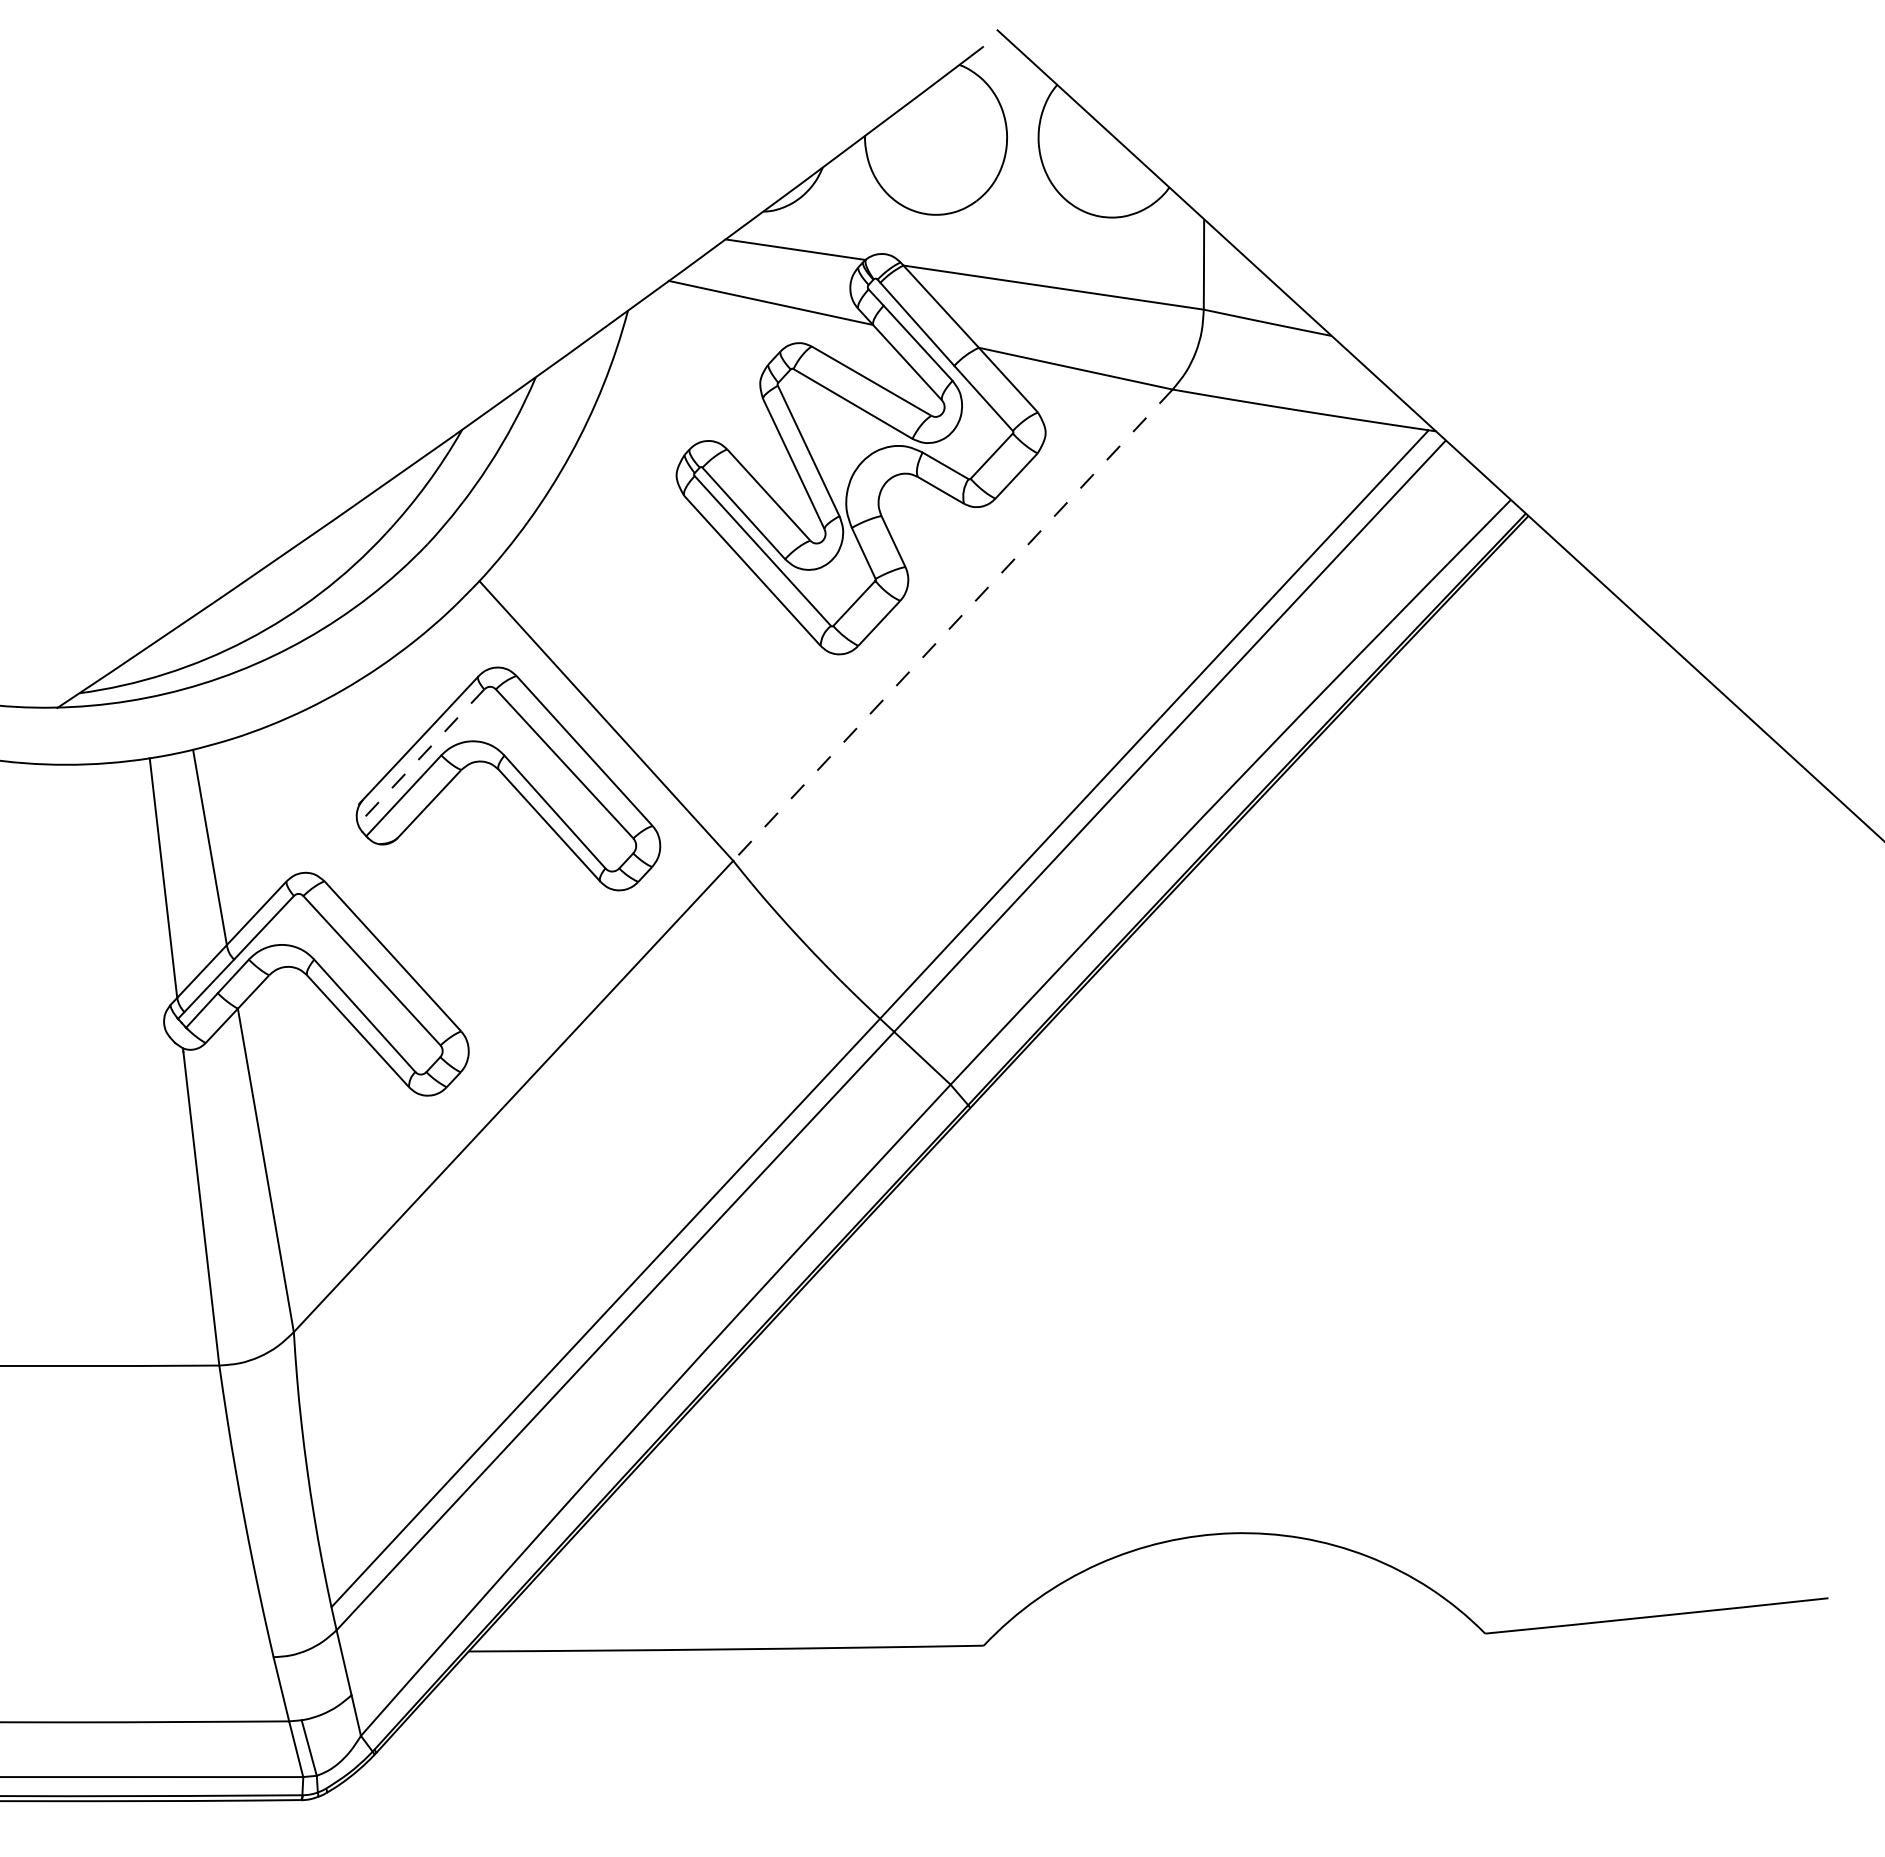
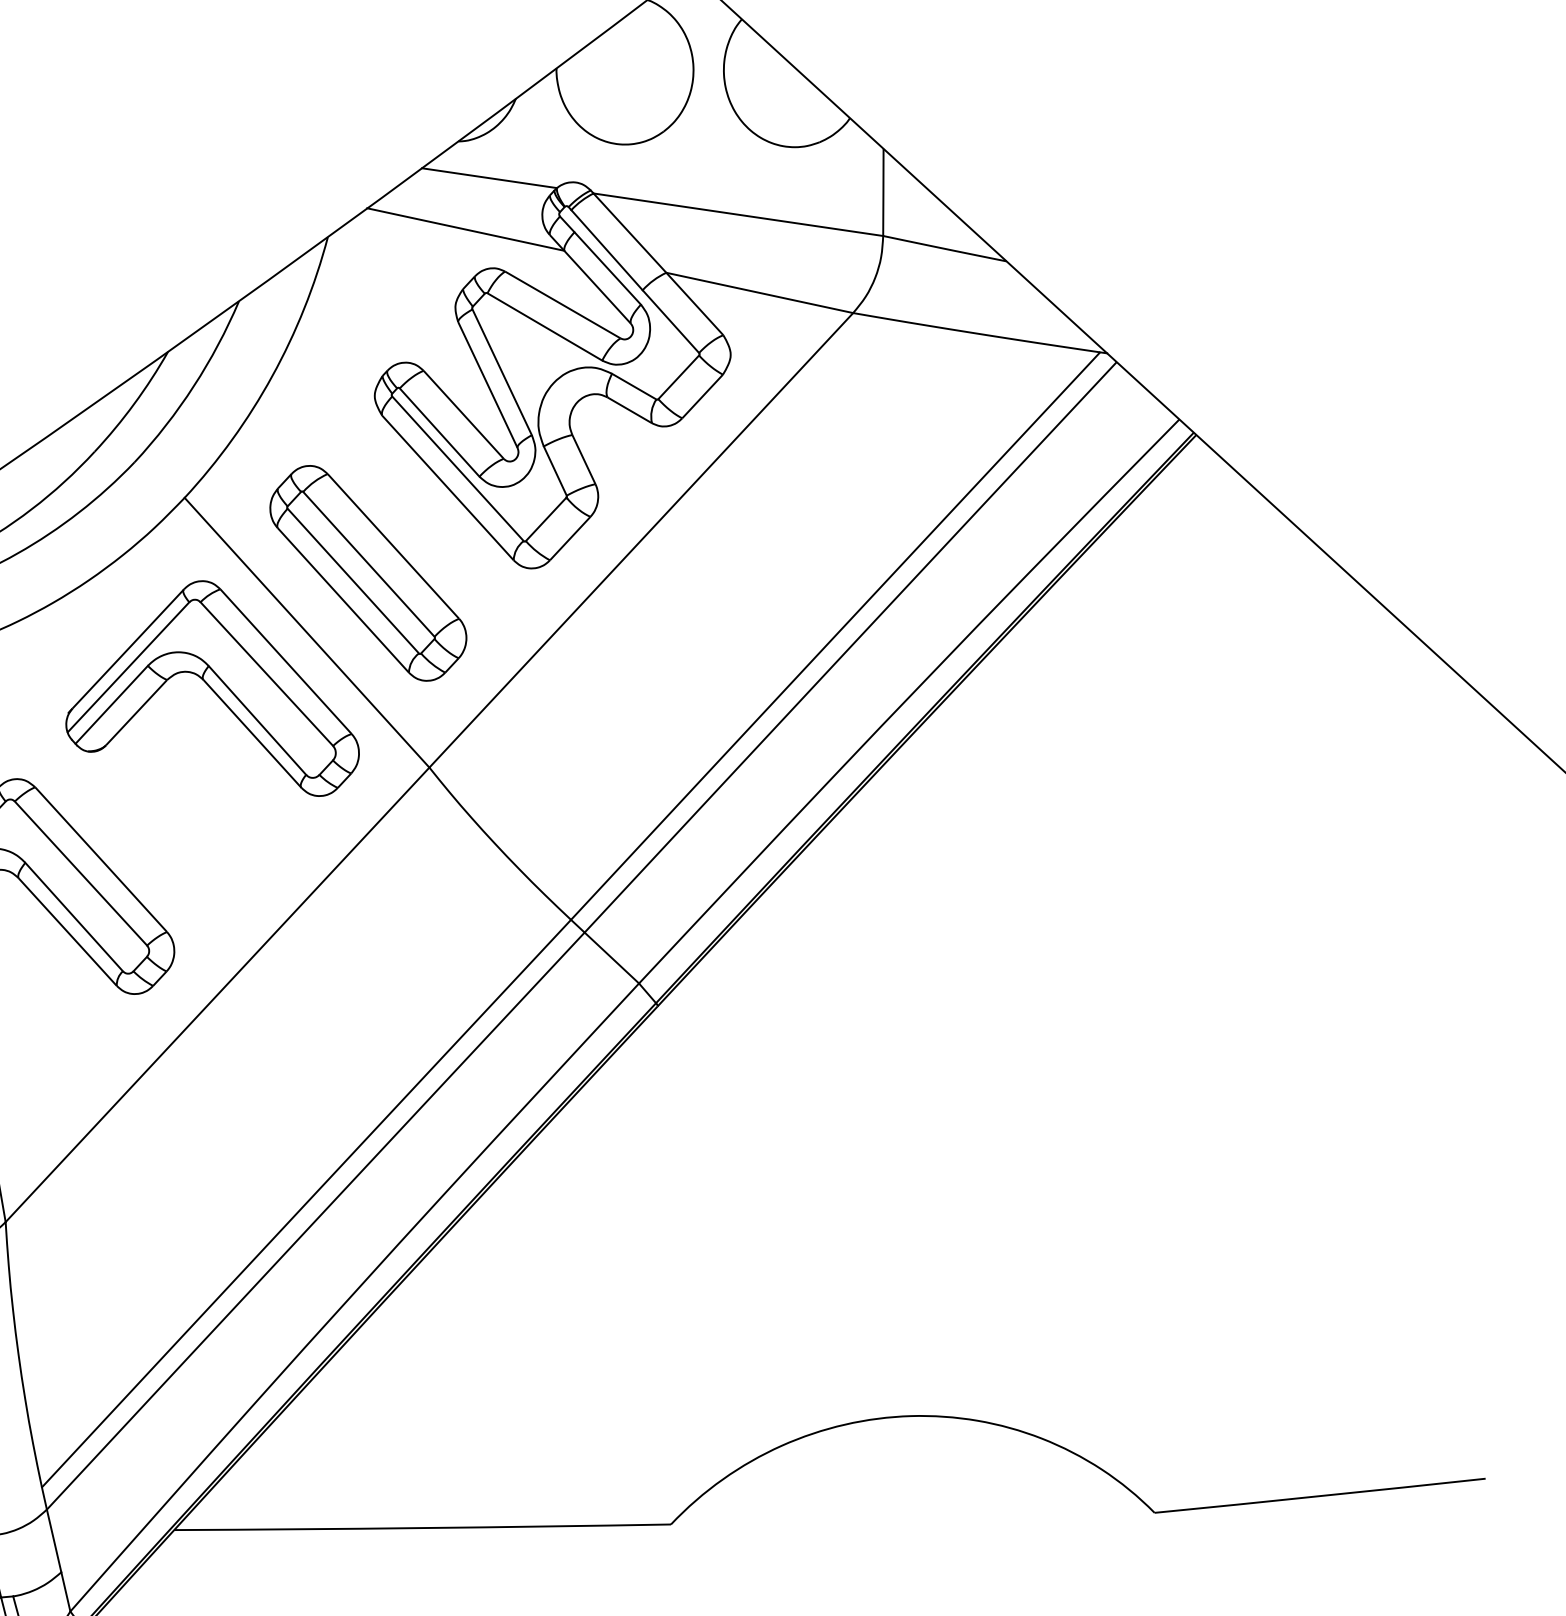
line: (952, 625) -> (640, 540), dashed -> solid
part: (669, 659) -> (367, 573), added
line: (420, 757) -> (127, 667), dashed -> solid

